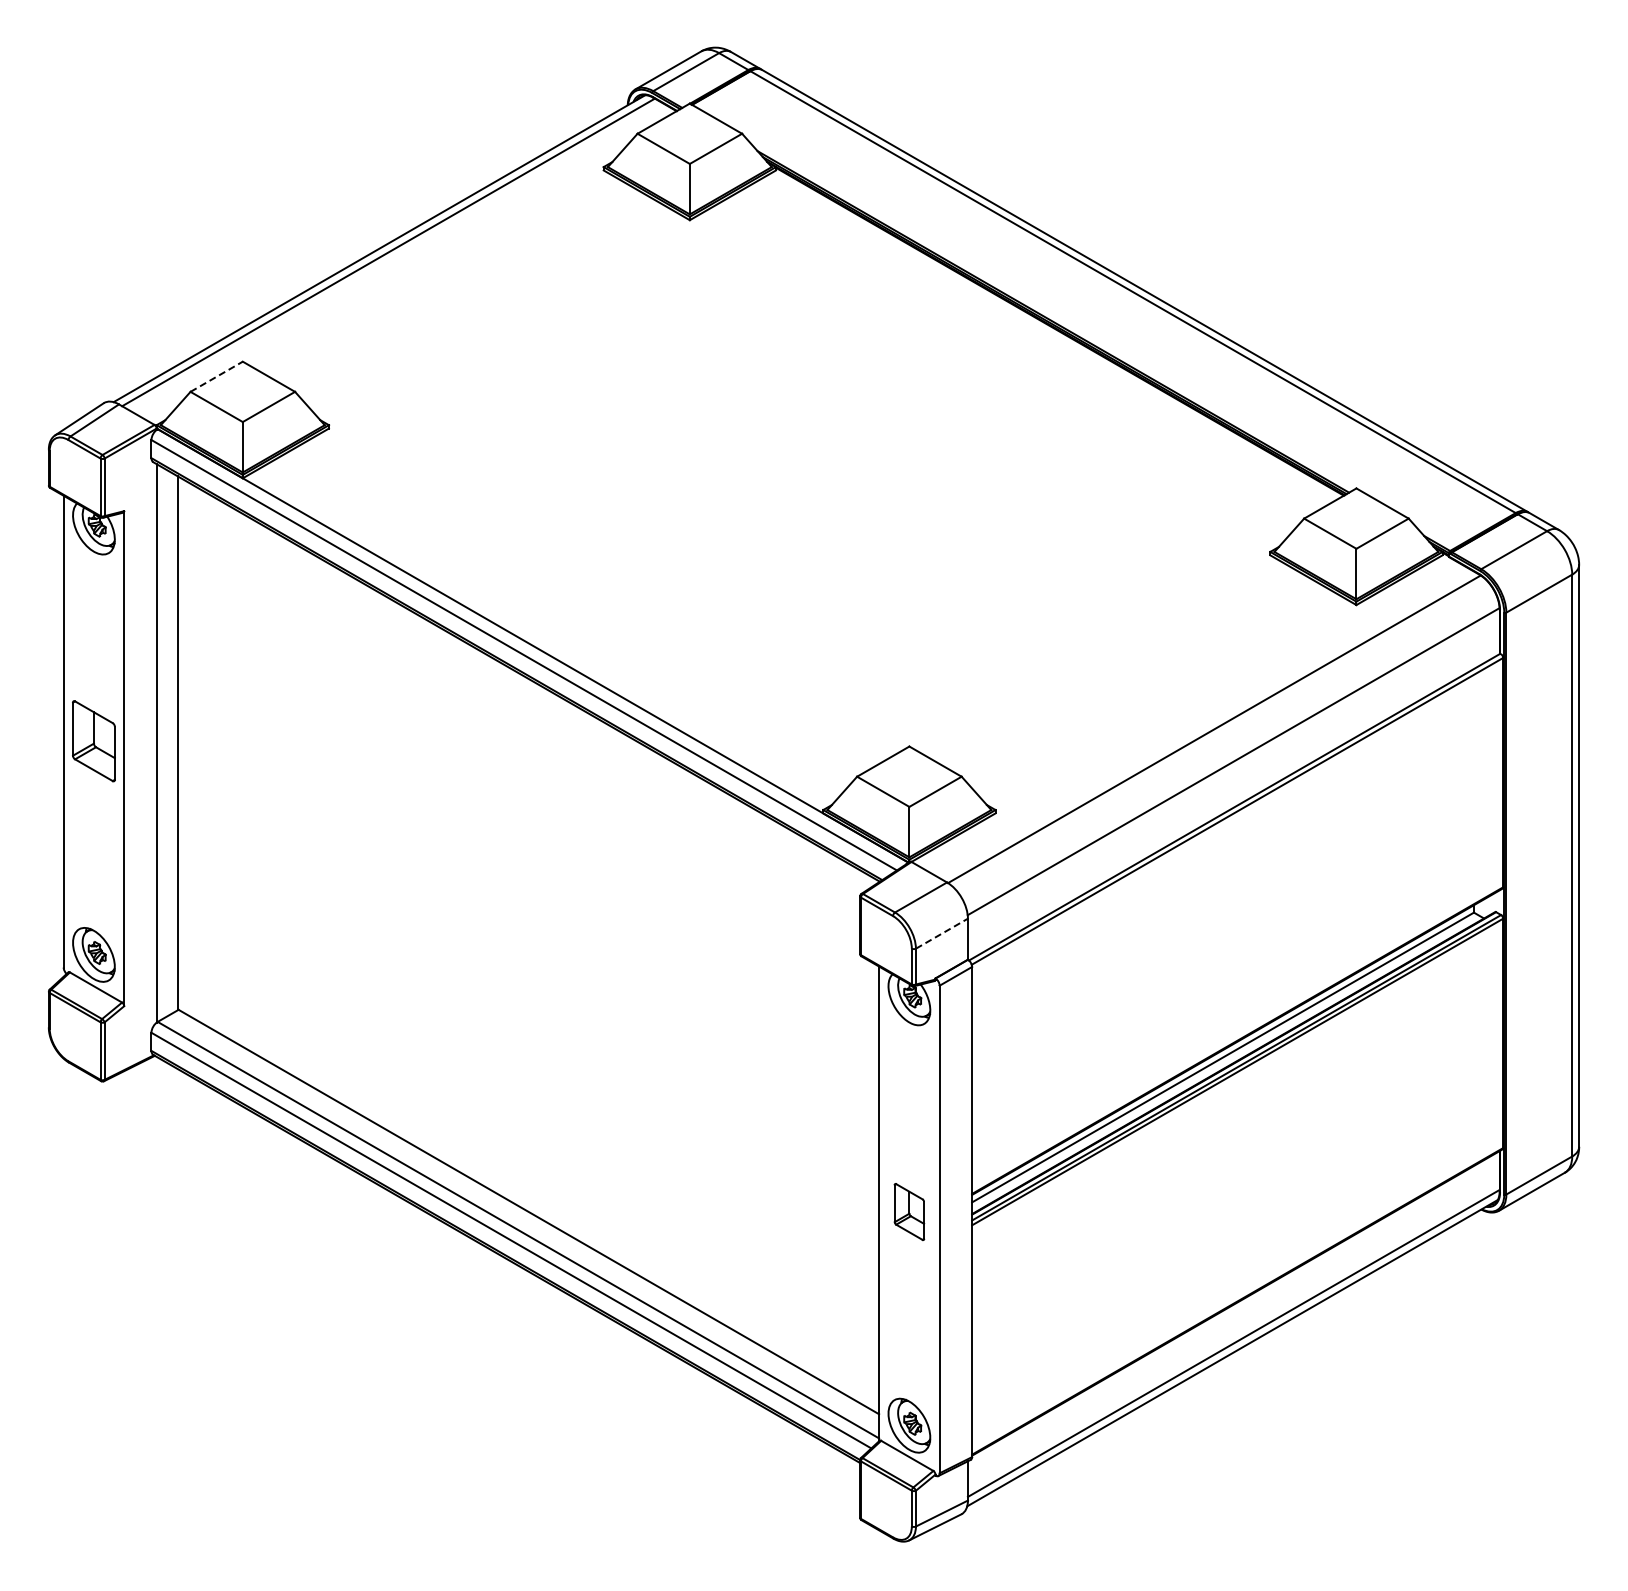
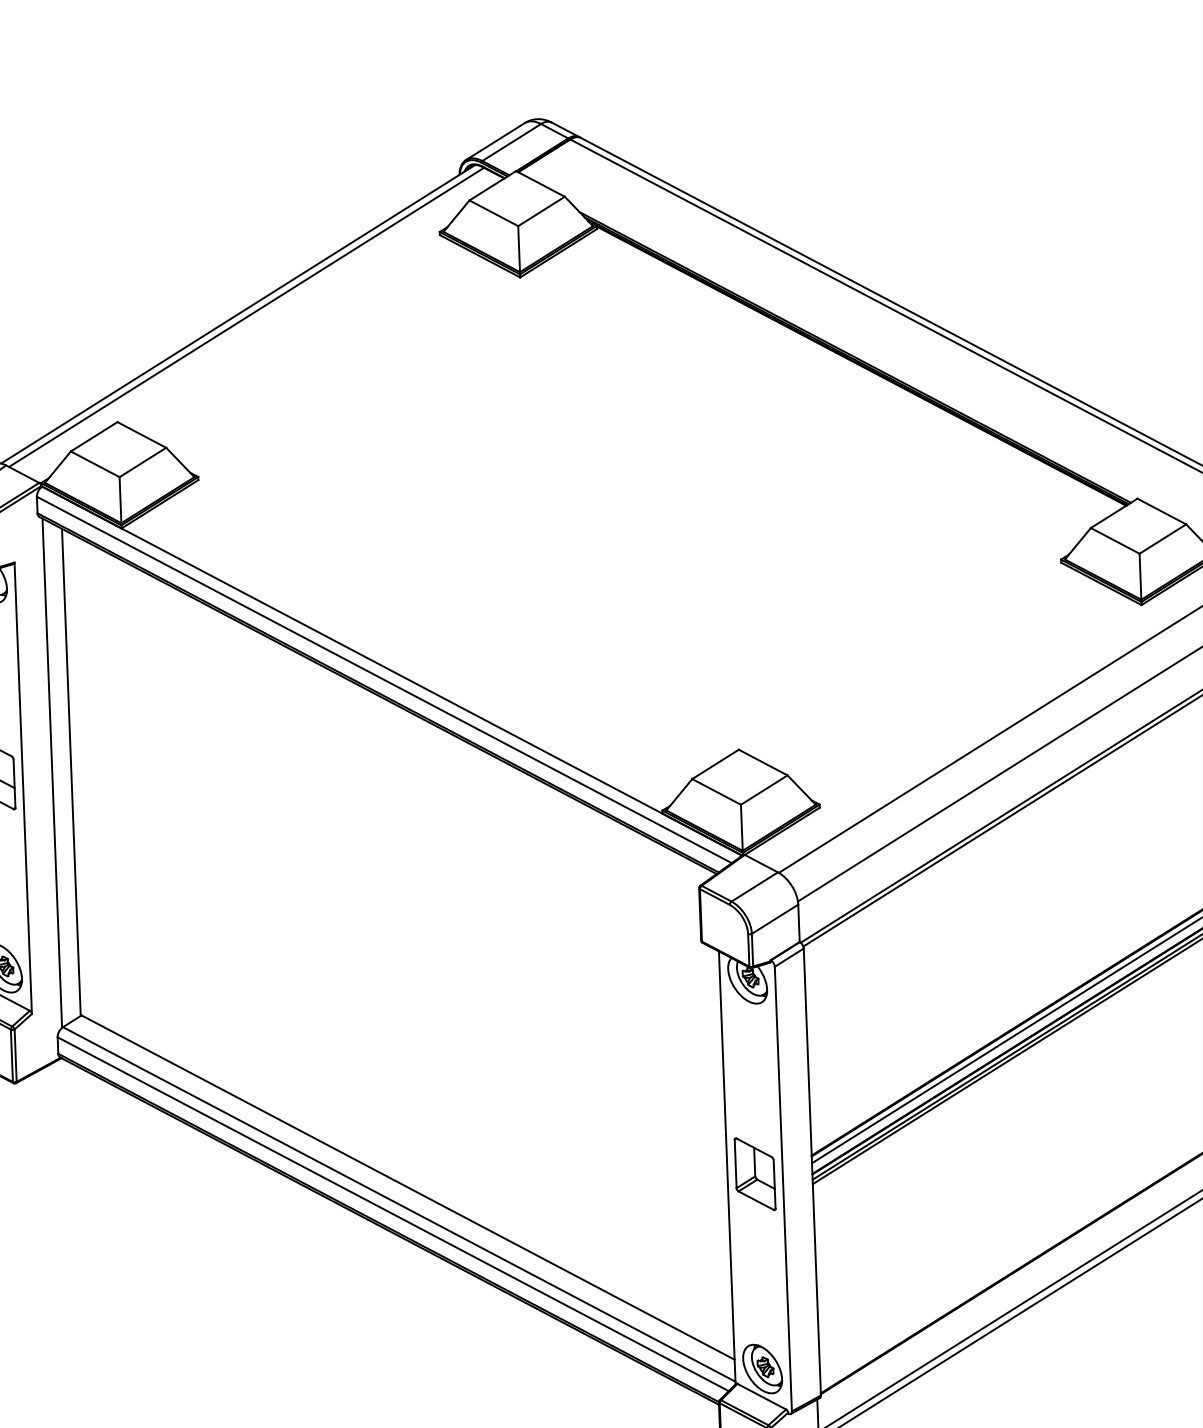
line: (217, 376) -> (94, 436), dashed -> solid
line: (942, 933) -> (775, 919), dashed -> solid
part: (909, 1211) -> (755, 1173), size x1.43

